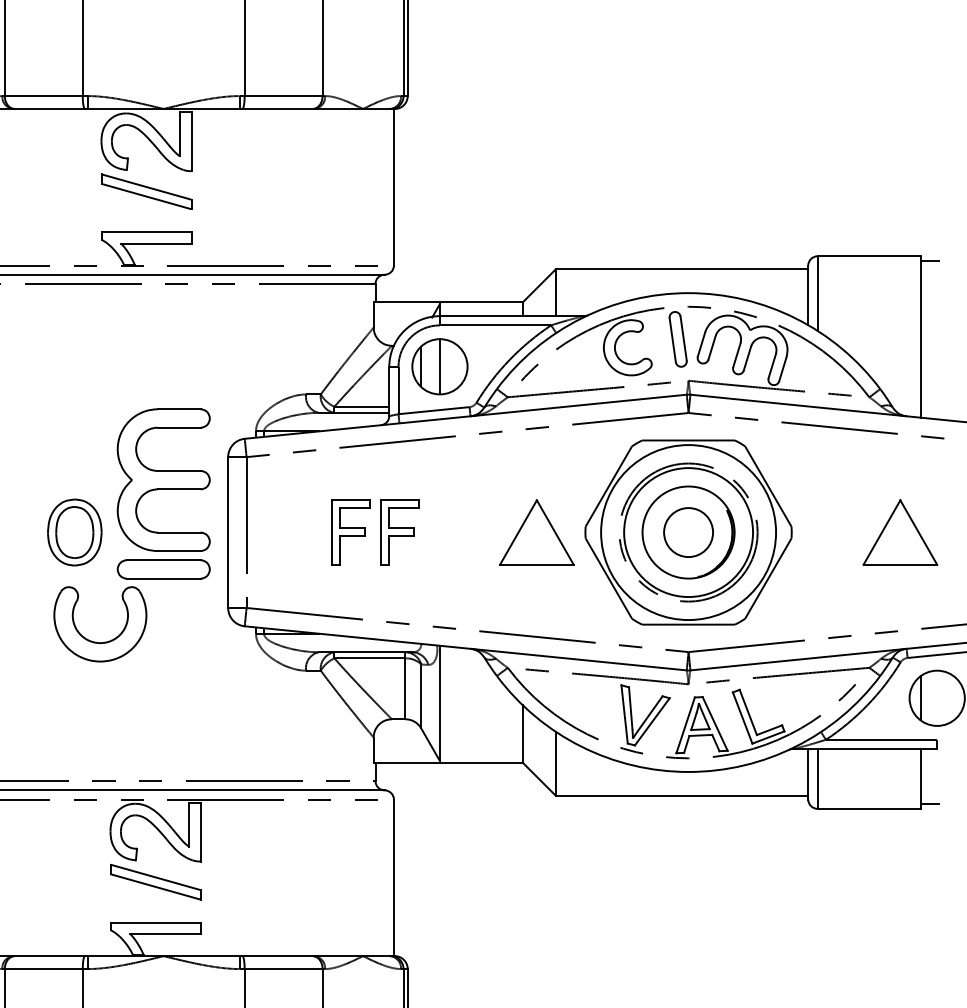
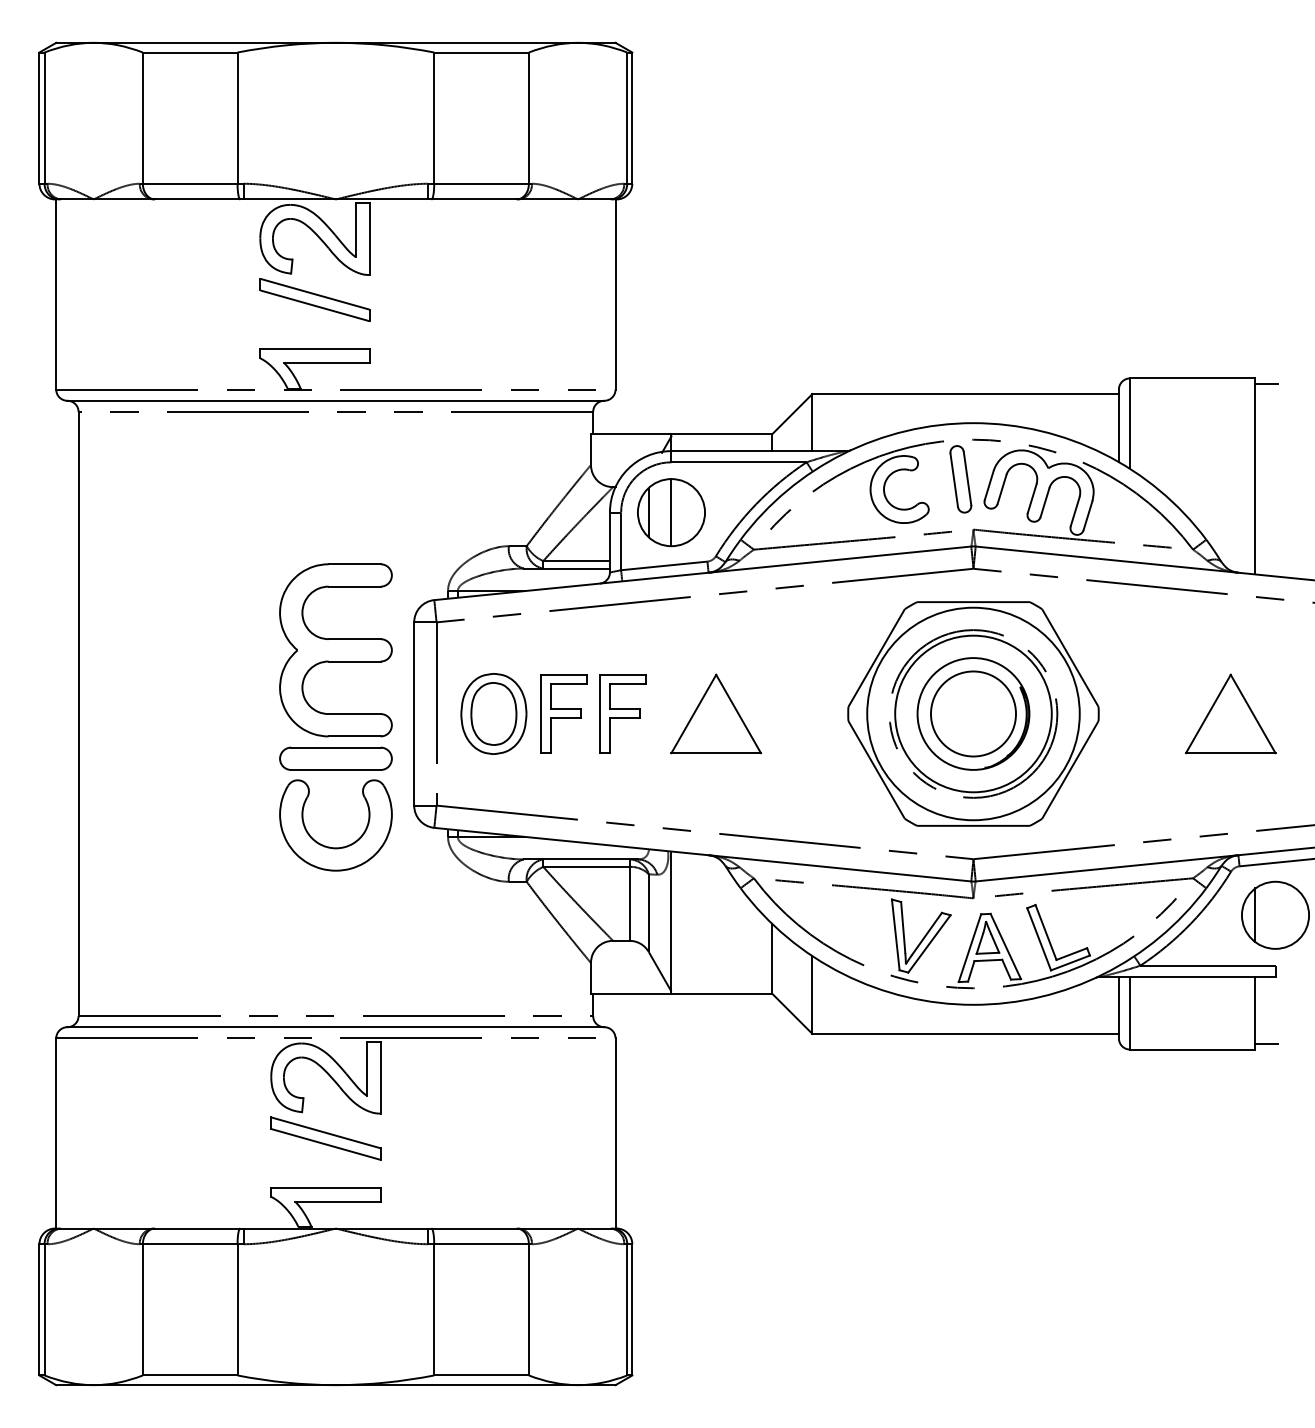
part: (74, 532) -> (493, 713), moved
part: (536, 532) -> (715, 713), moved
circle: (688, 532) -> (973, 713), size x1.43
part: (95, 641) -> (330, 846), moved

